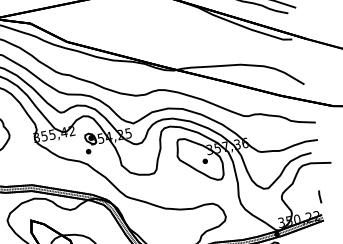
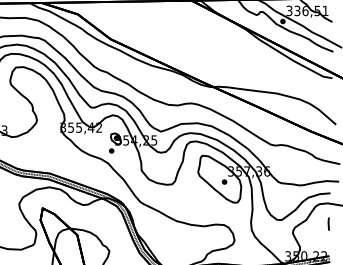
line: (319, 196) -> (328, 223), moved

